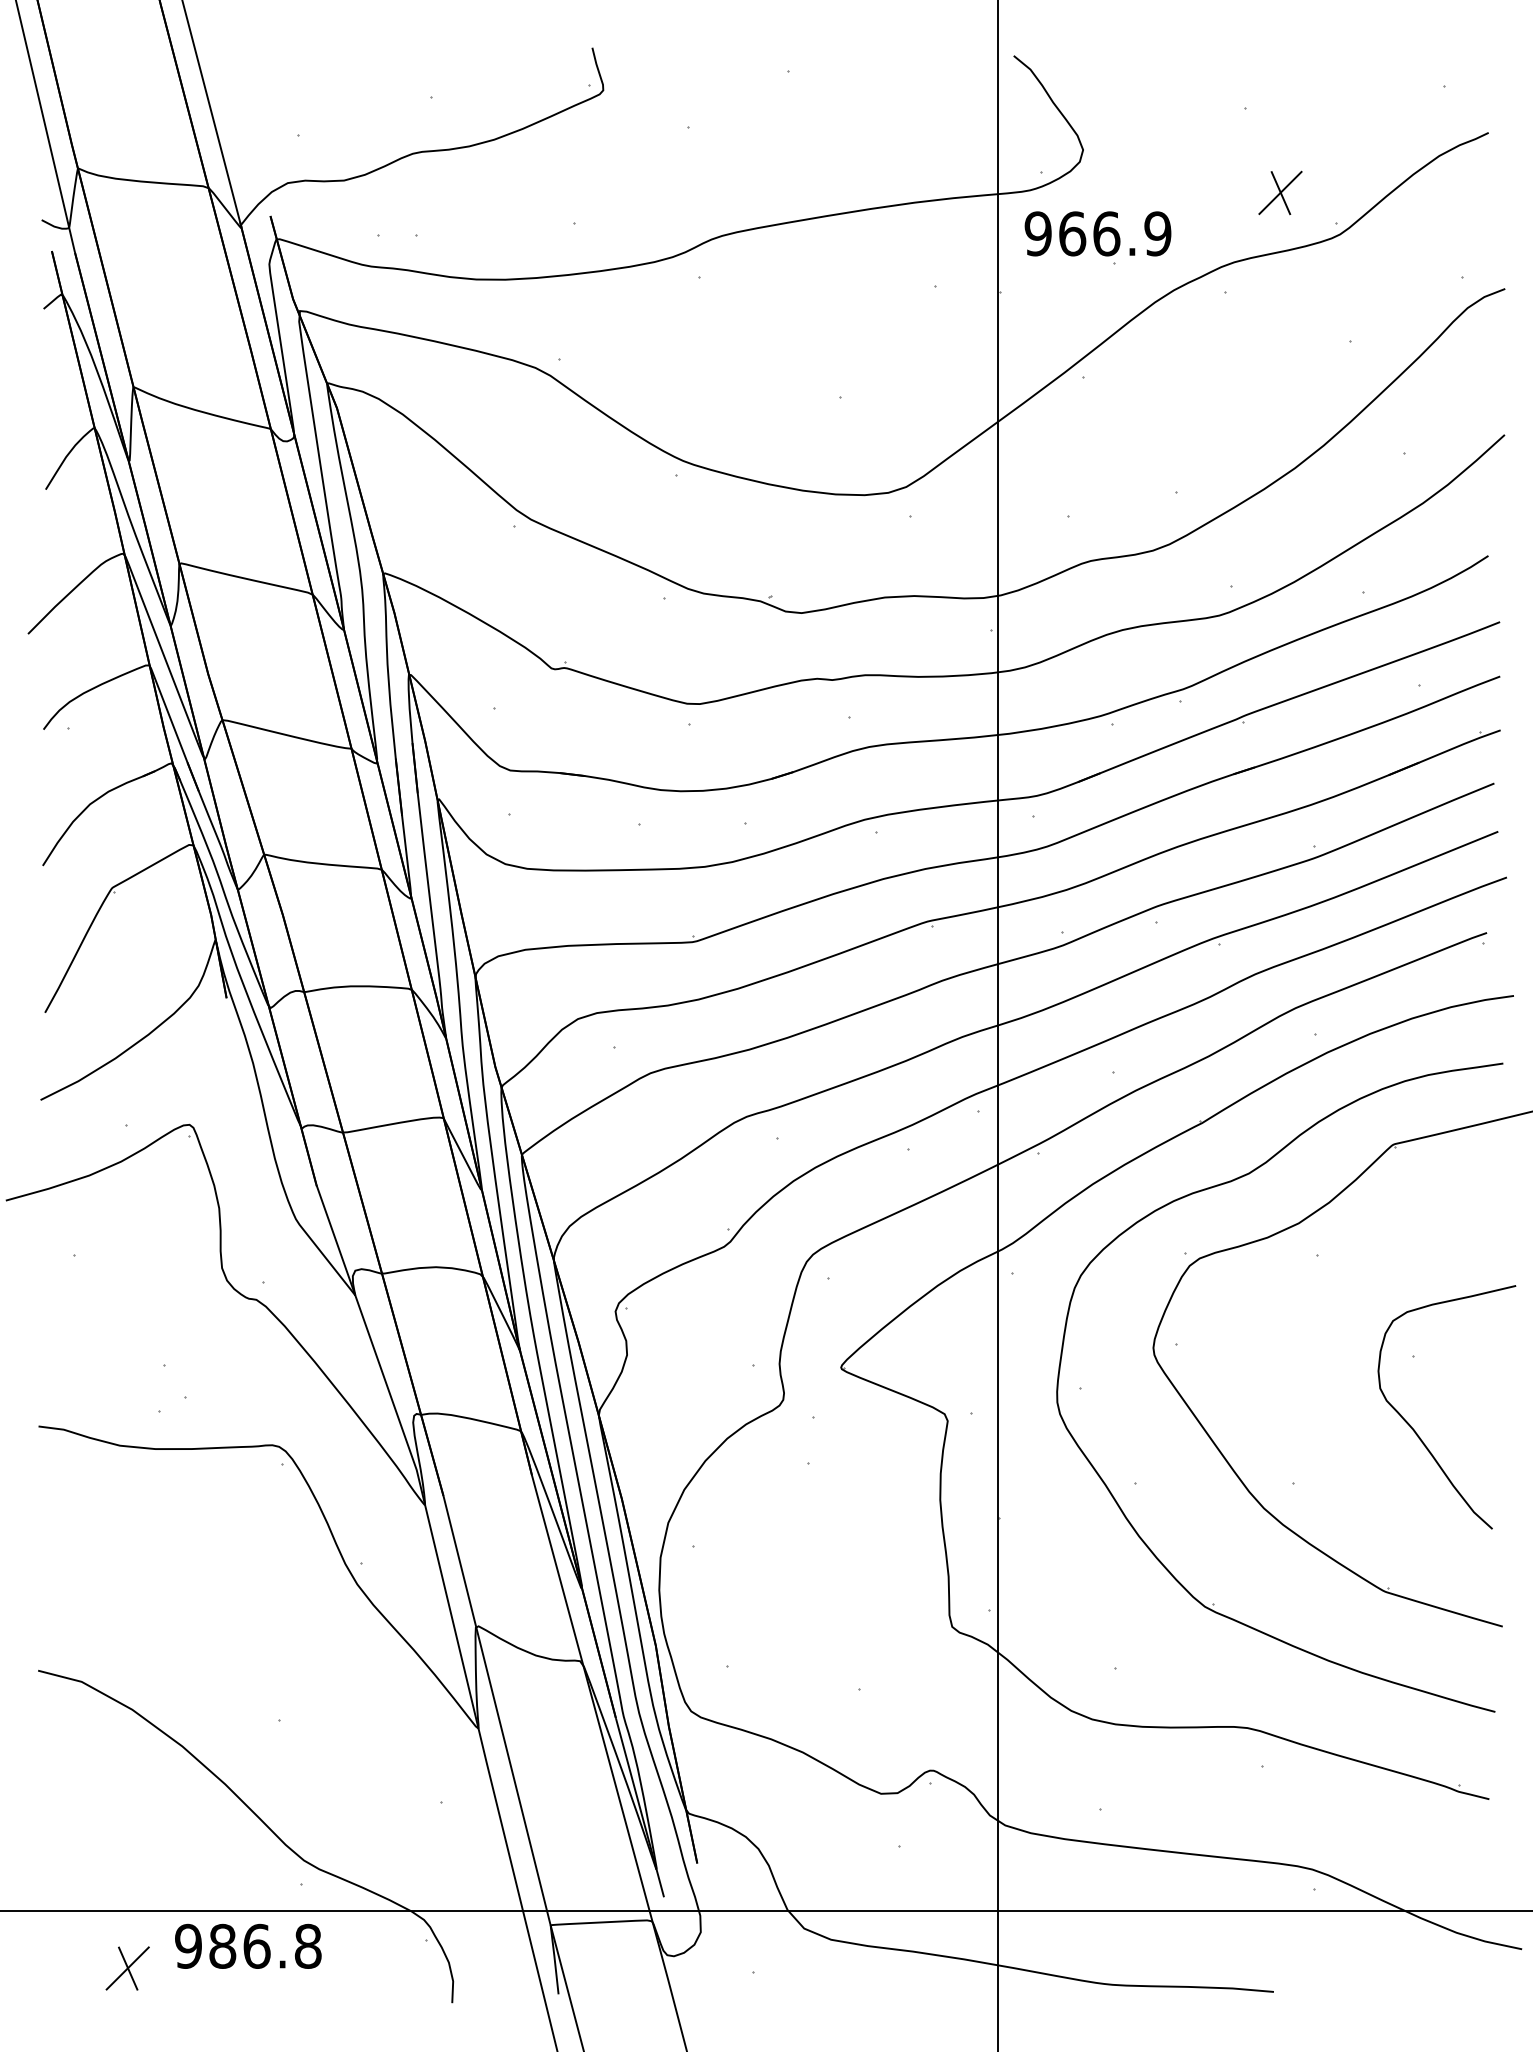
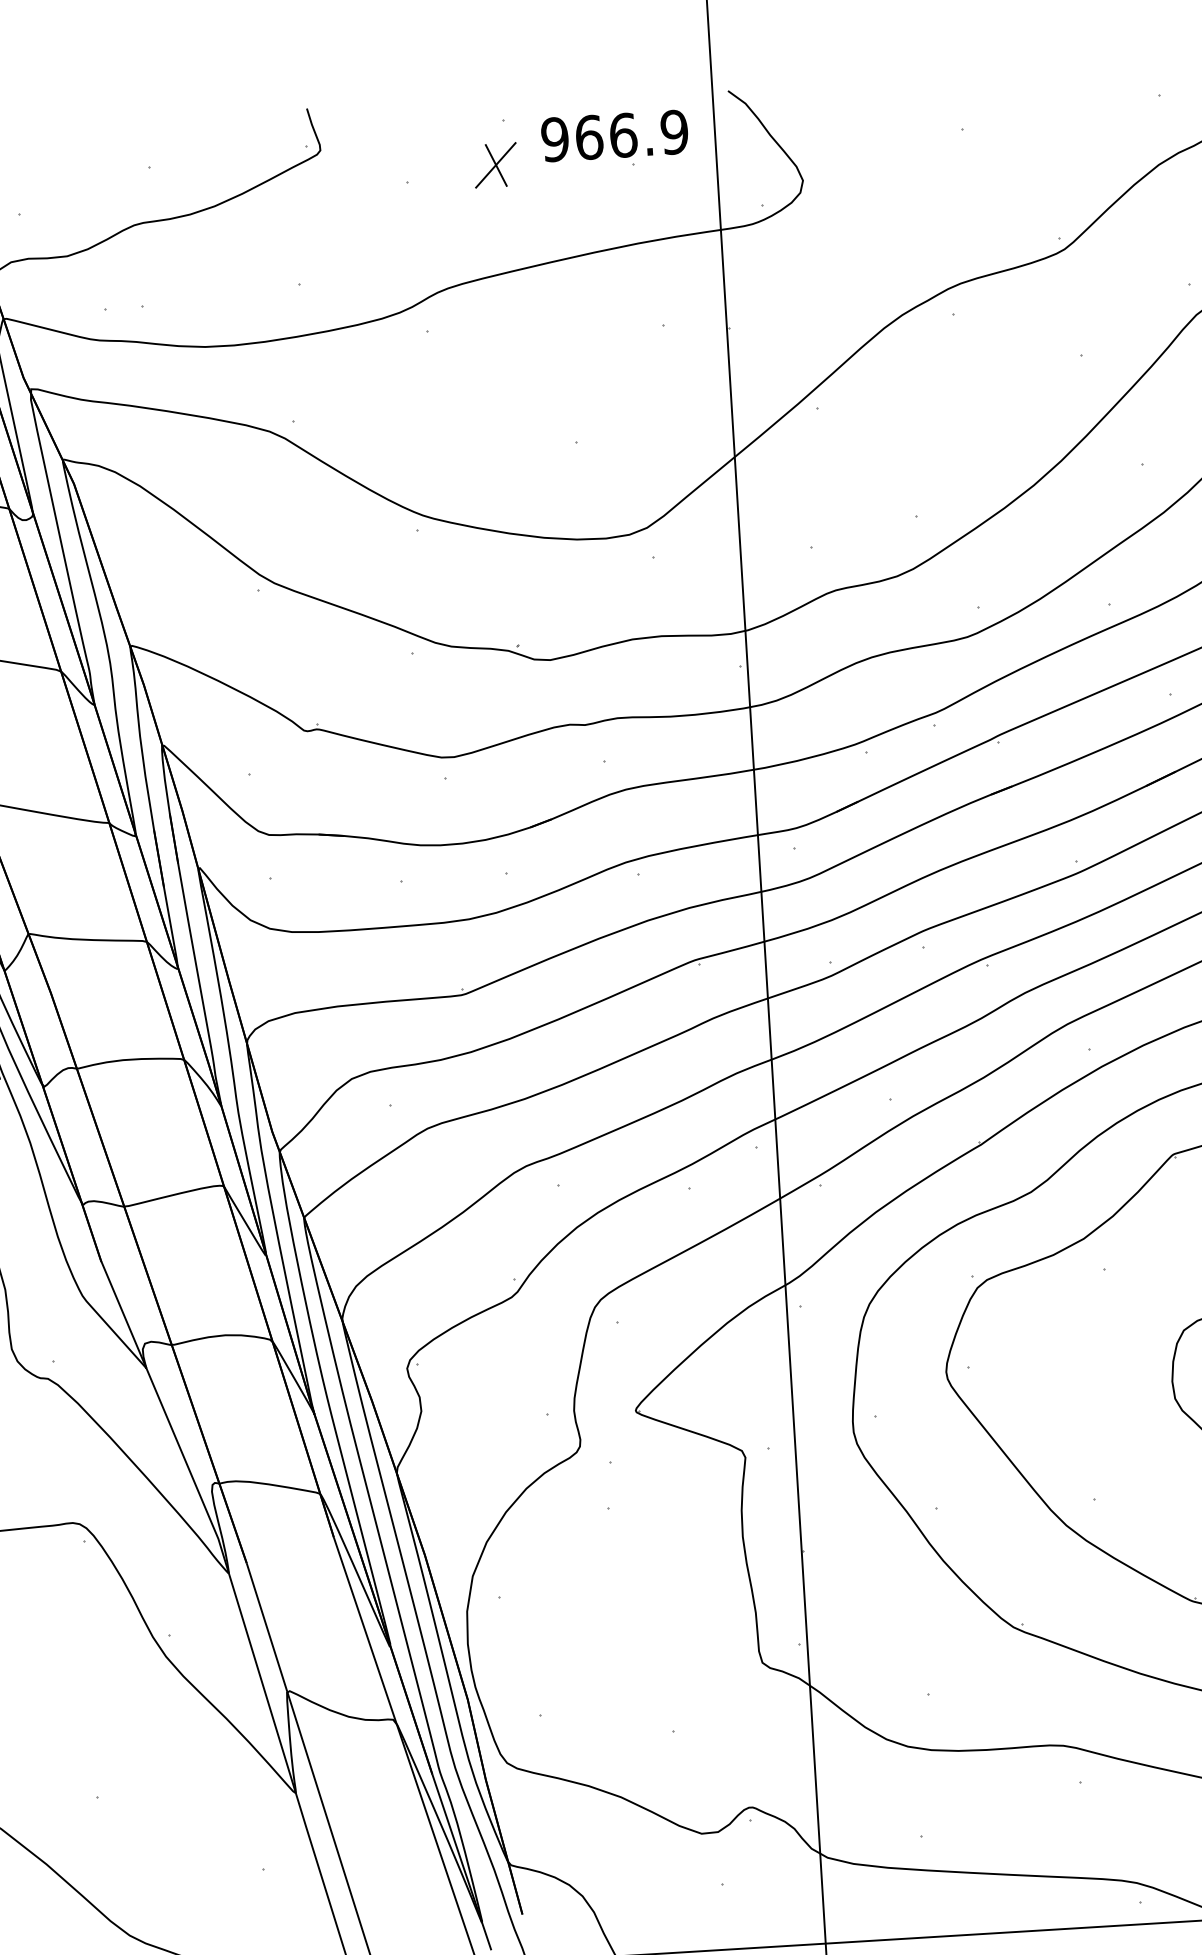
part: (1280, 192) -> (495, 164), moved
part: (1097, 237) -> (614, 139), moved

